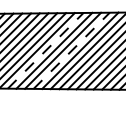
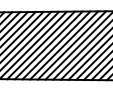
line: (45, 50) -> (40, 45), dashed -> solid
line: (71, 50) -> (64, 45), dashed -> solid

